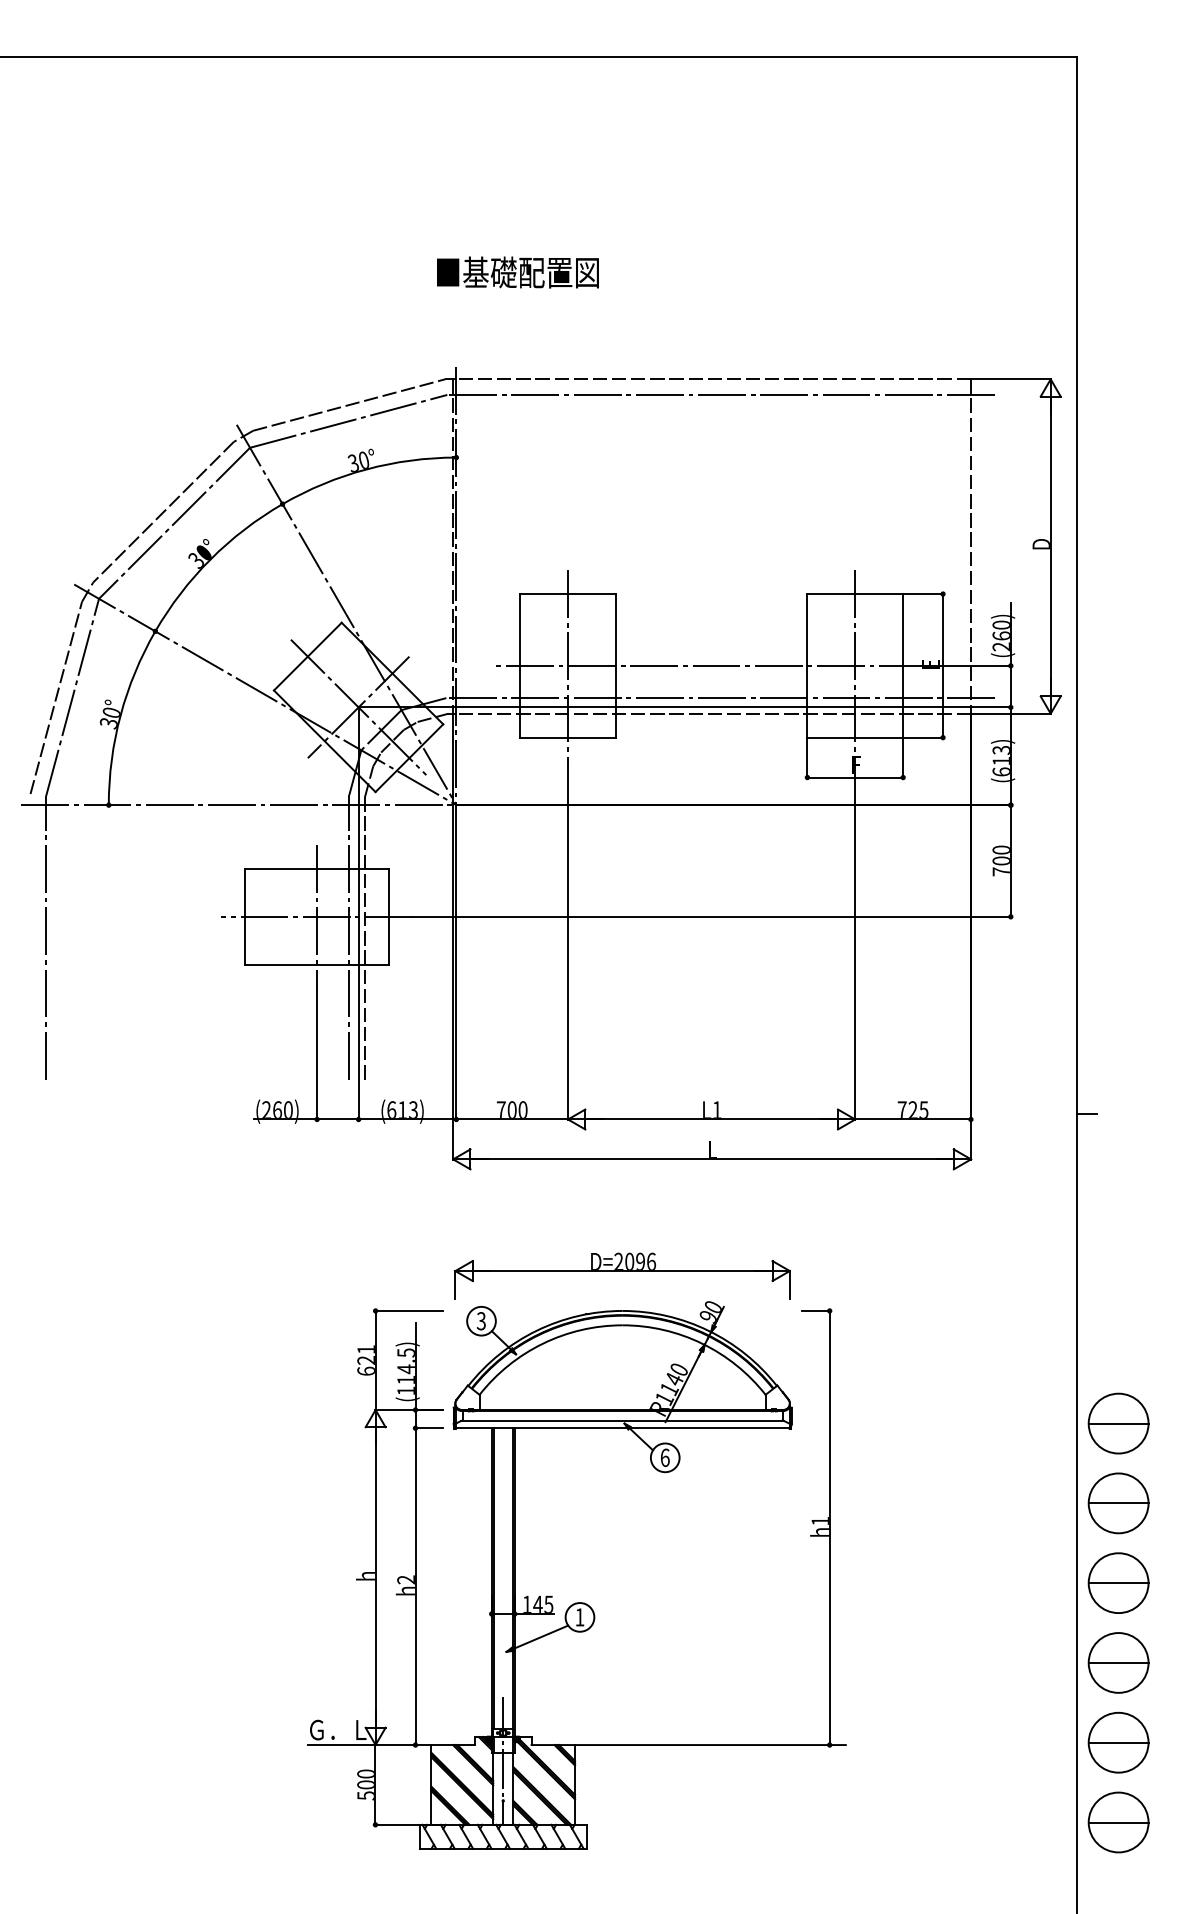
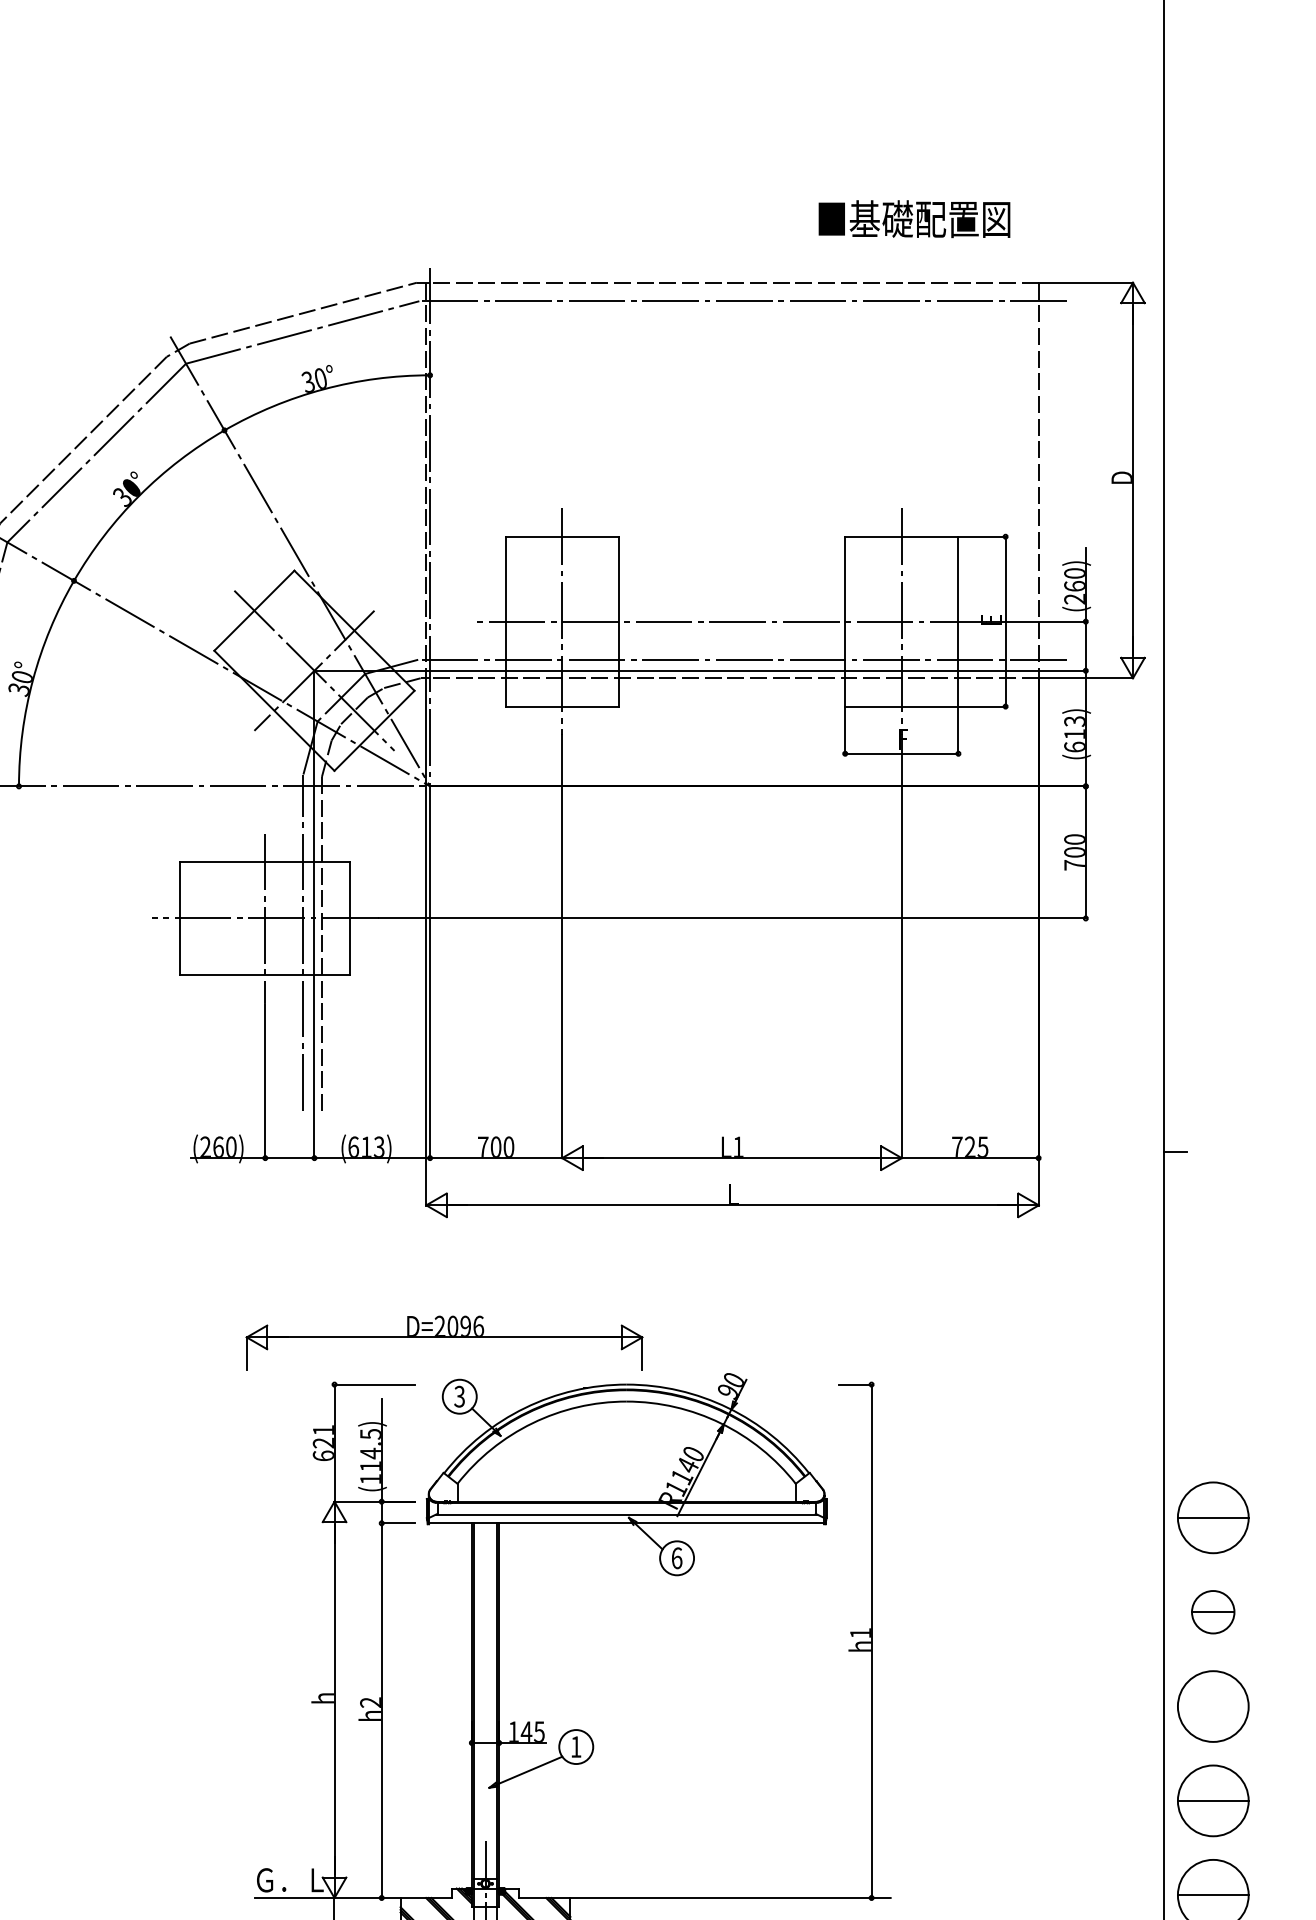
text: (517, 272) -> (913, 219), moved
part: (622, 1275) -> (444, 1342), moved
part: (1118, 1503) -> (1213, 1612), size x0.6
line: (1118, 1583) -> (1213, 1706), removed

